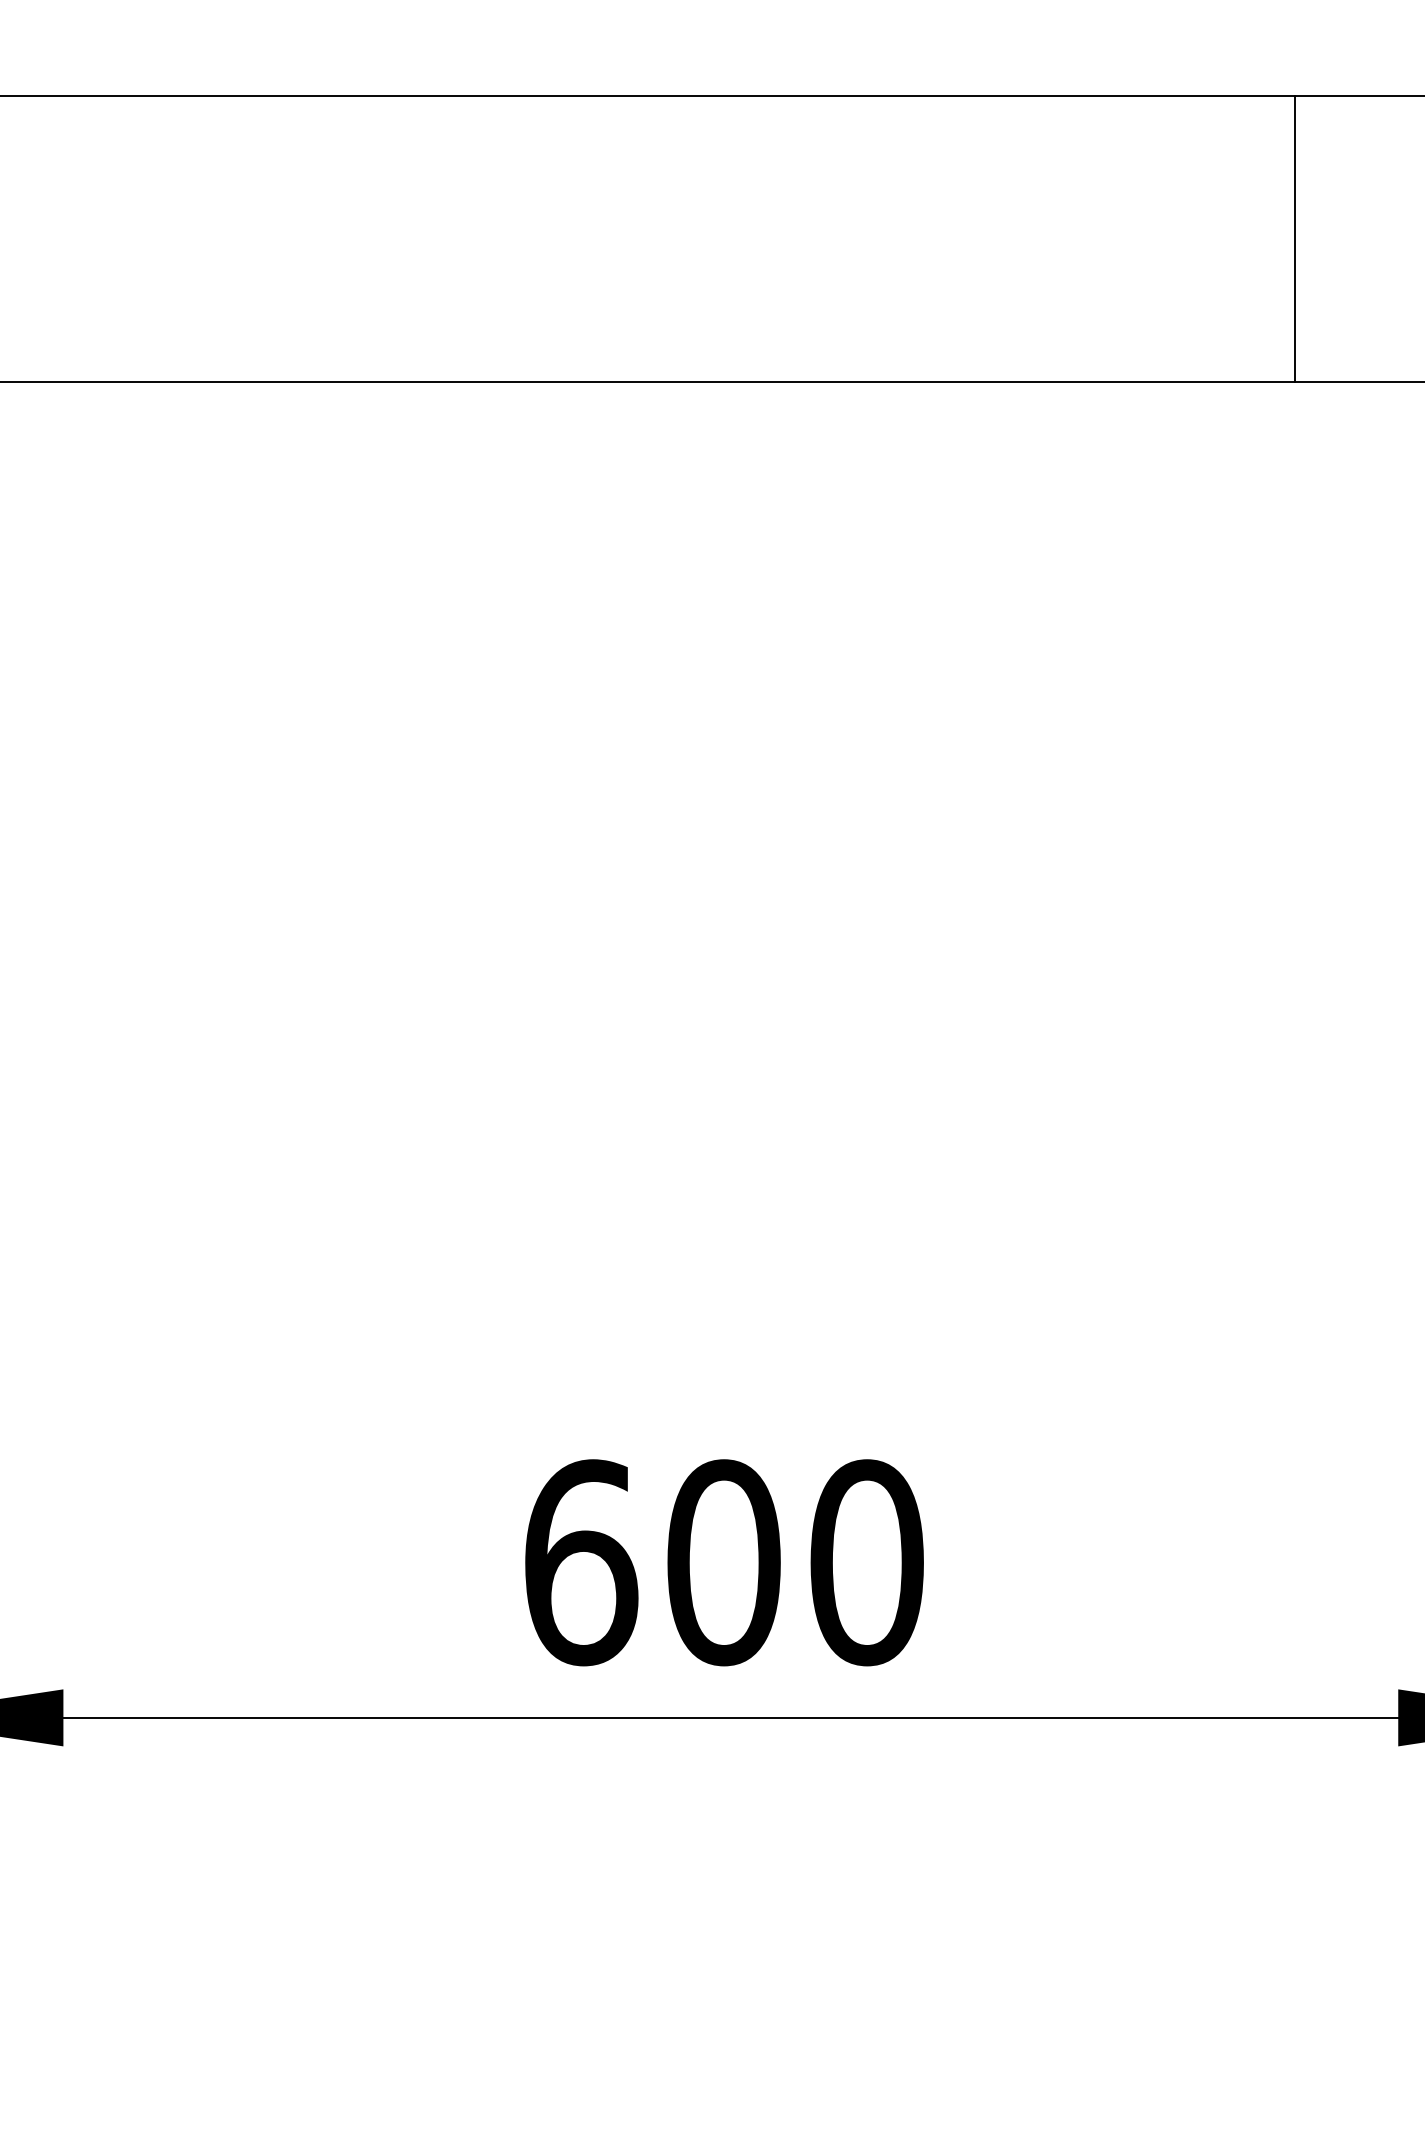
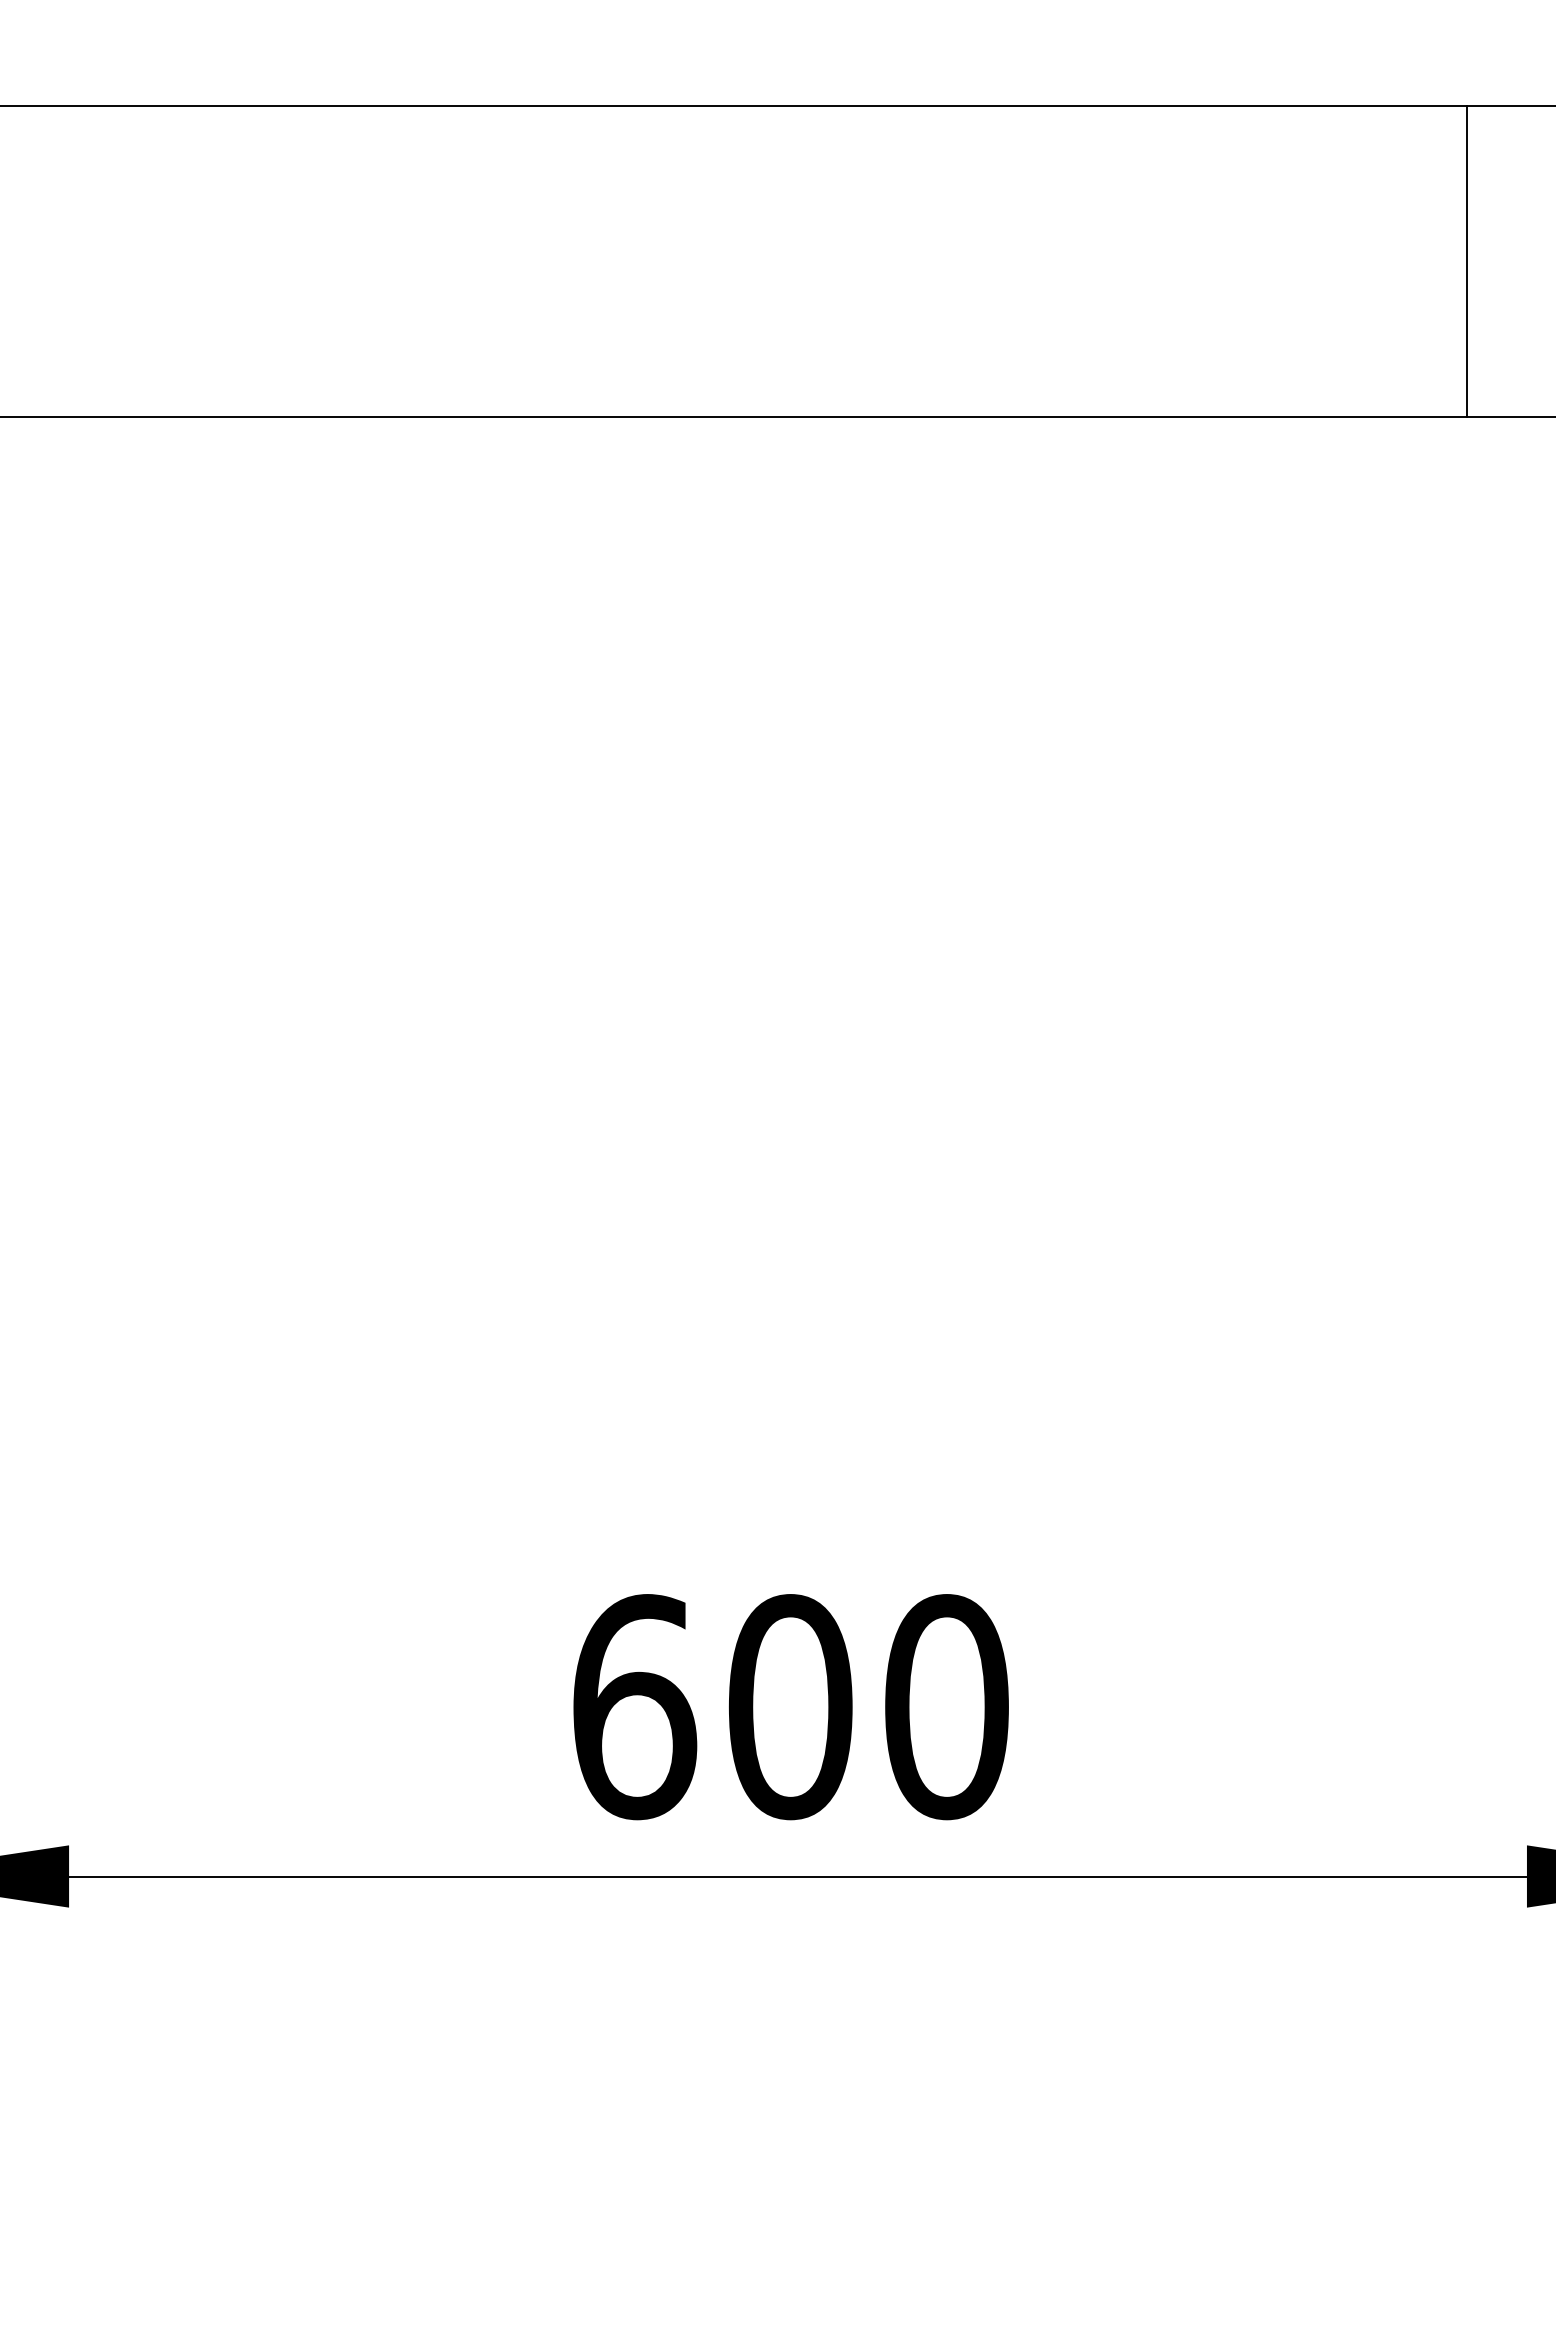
line: (1294, 239) -> (1466, 261), moved

